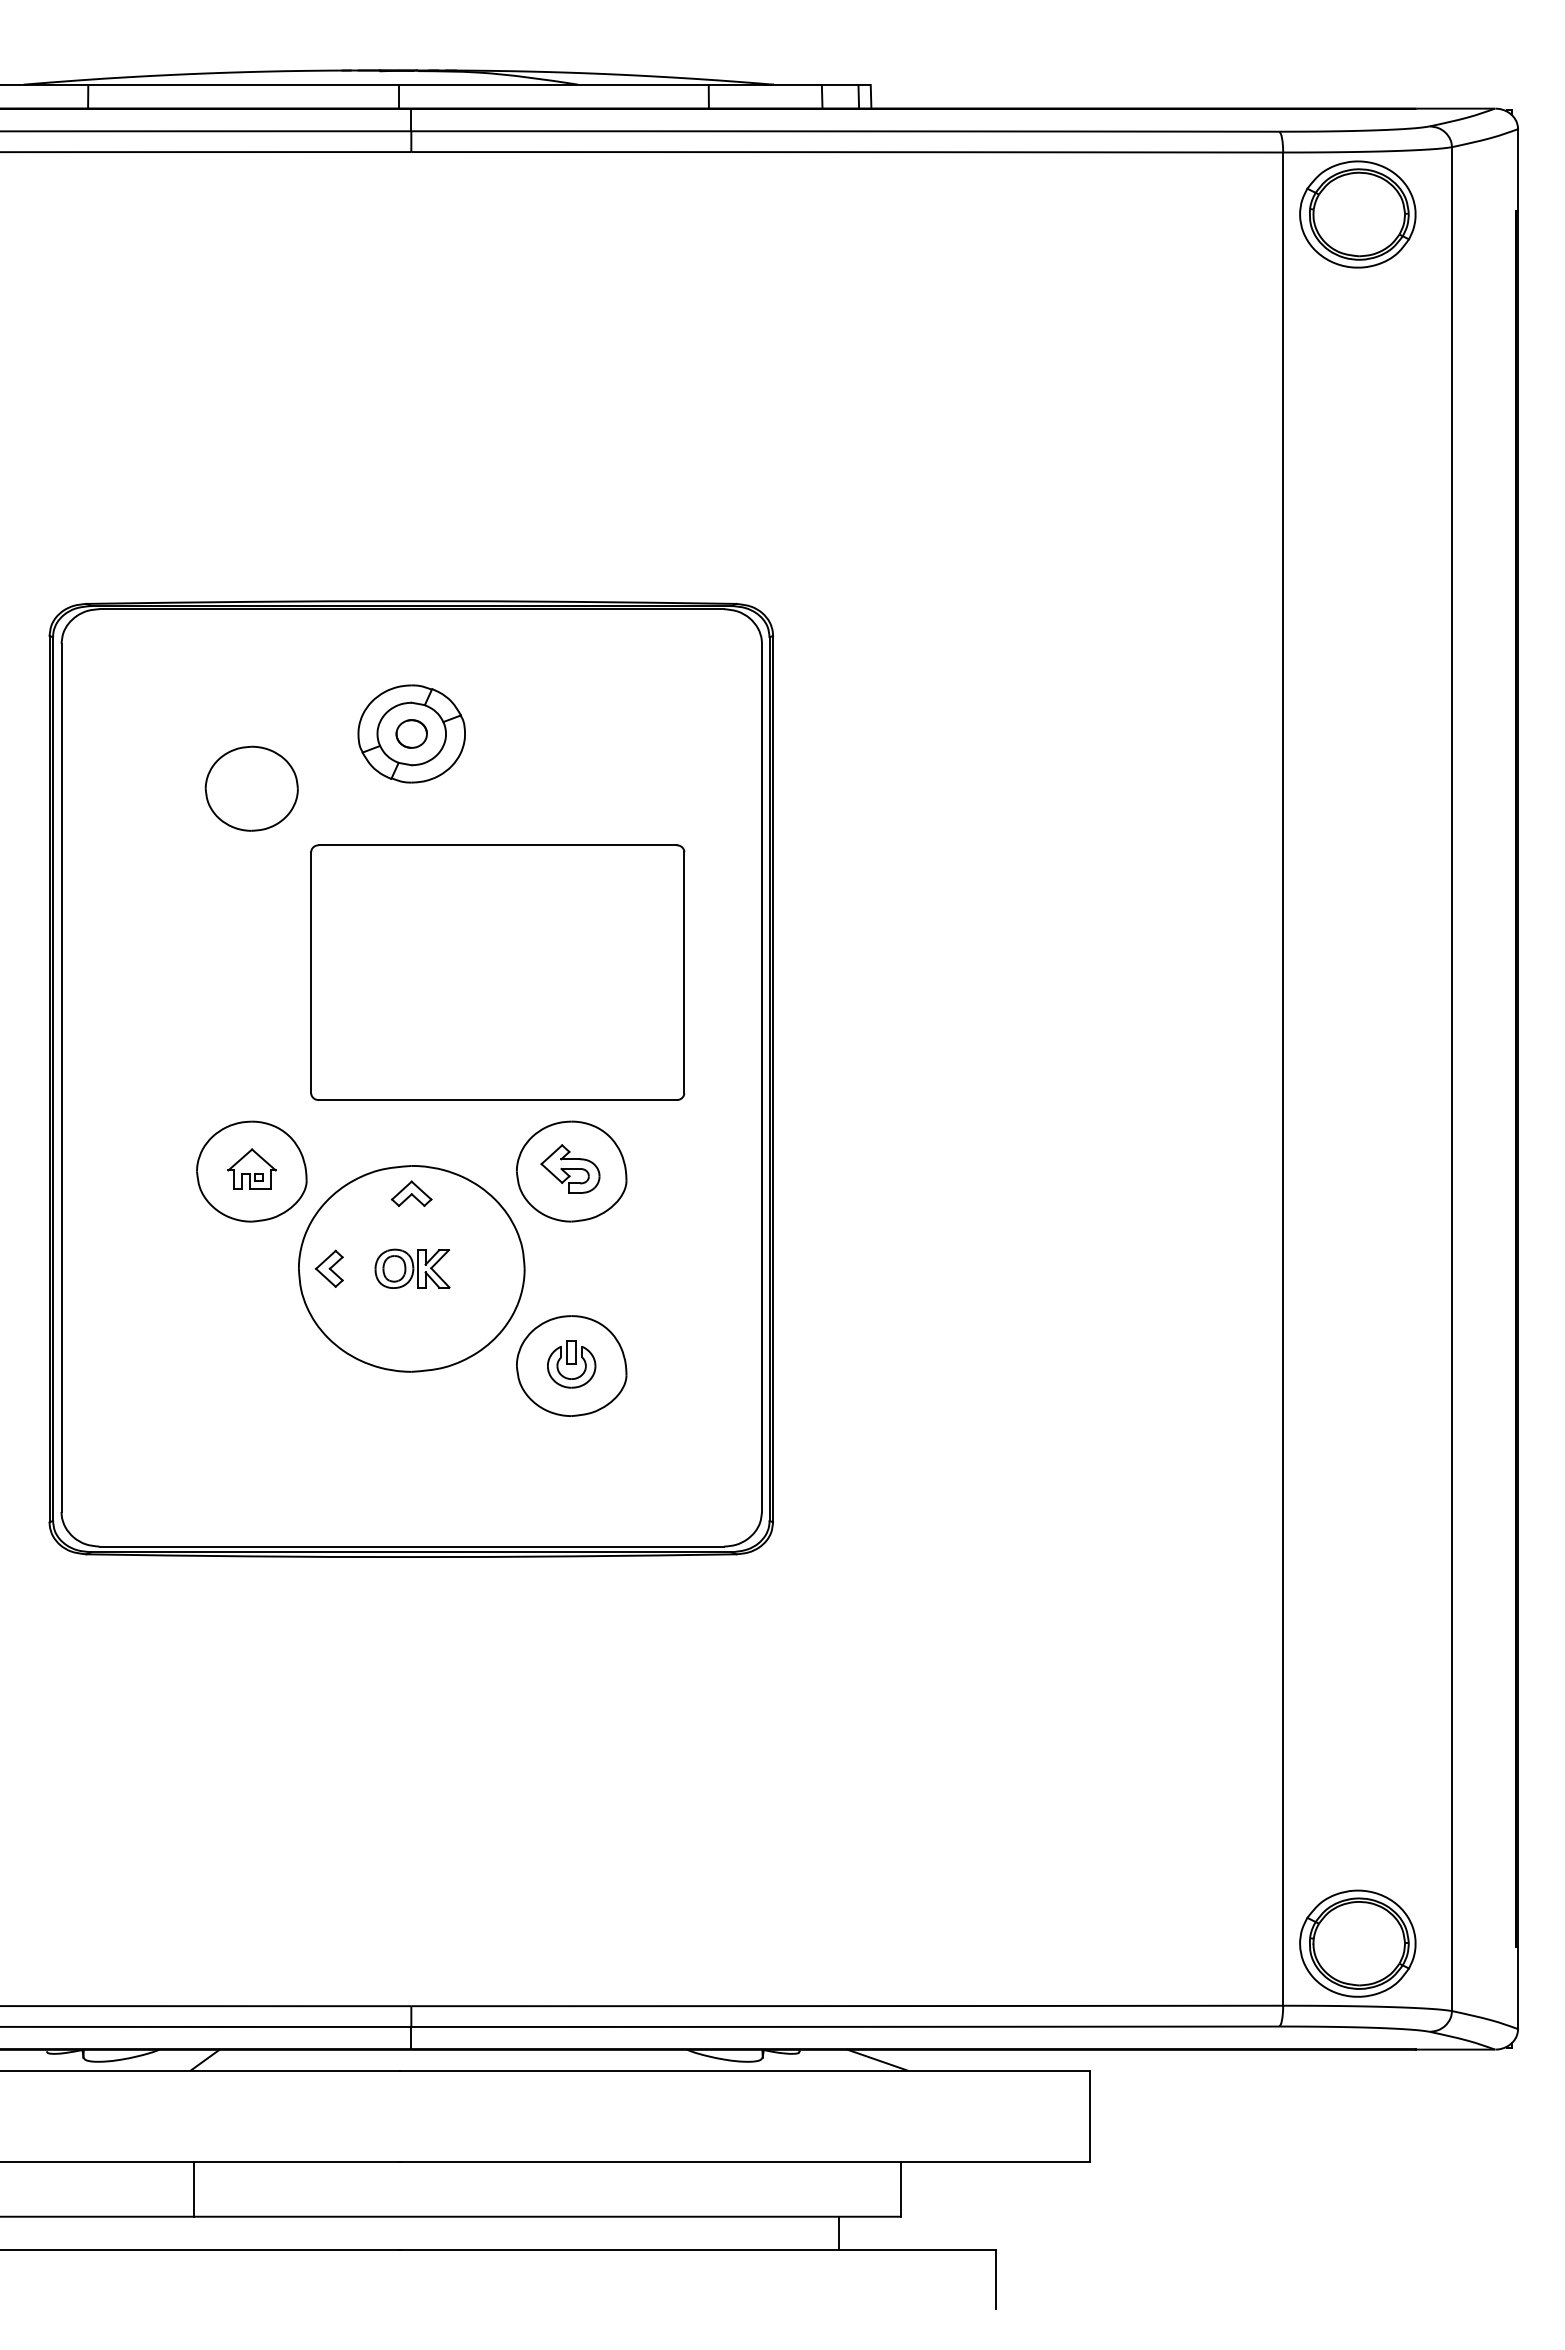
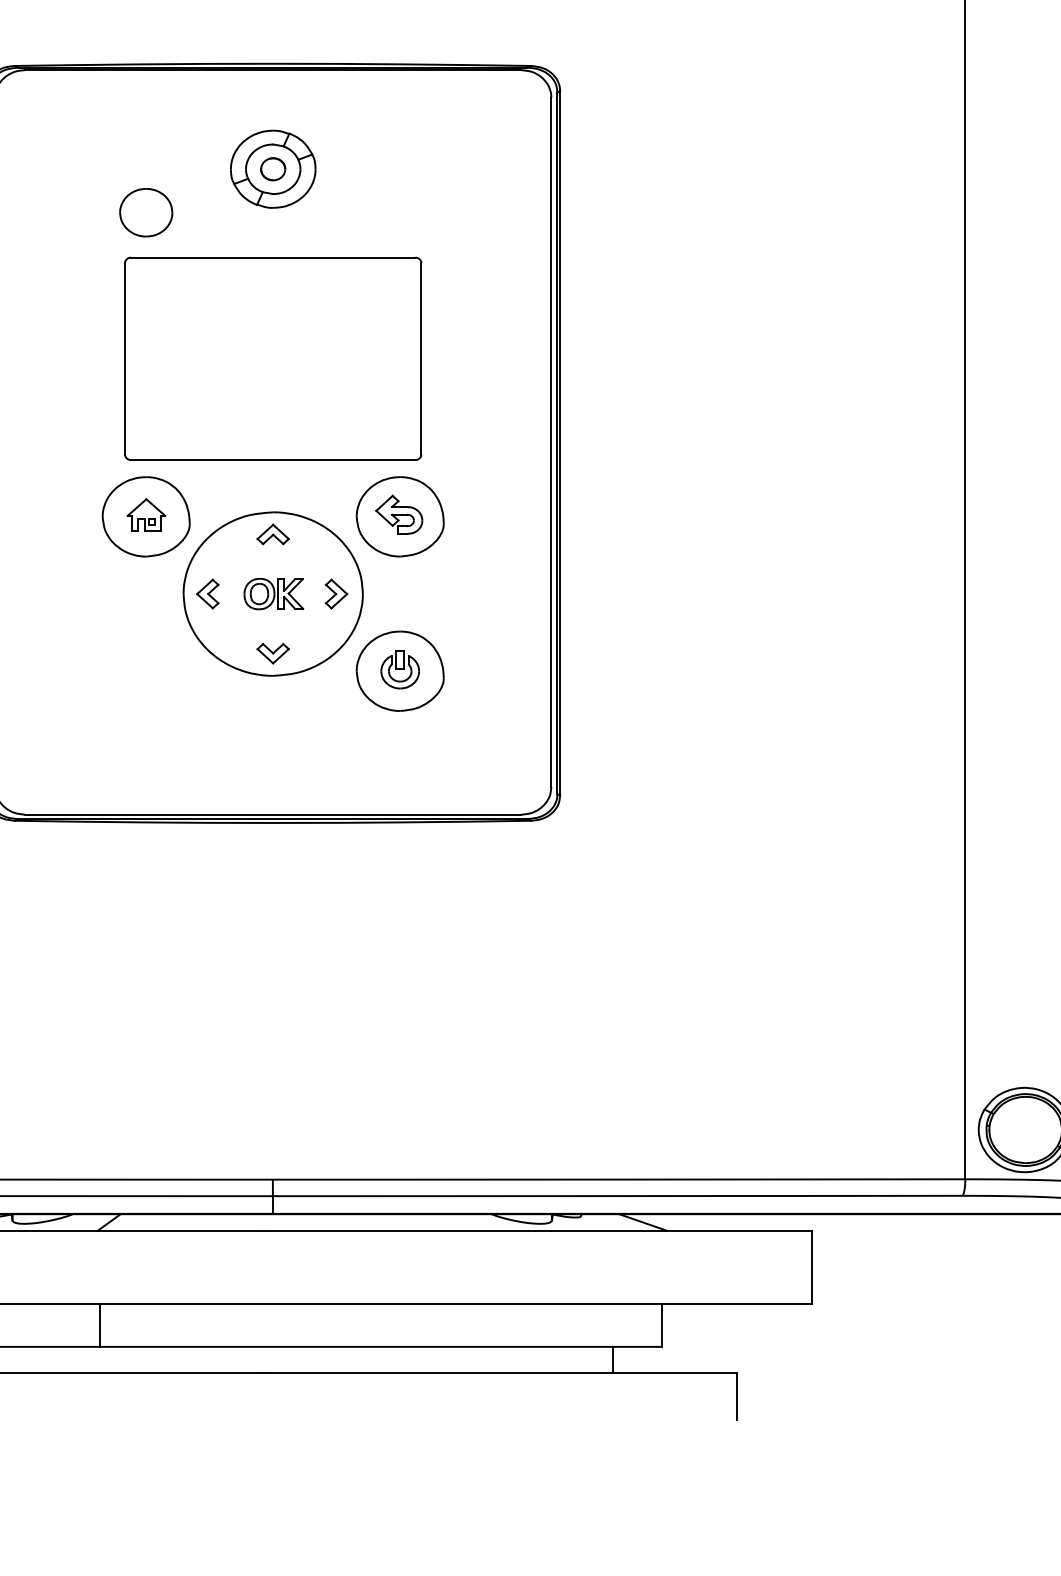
part: (251, 788) -> (145, 212), size x0.71
part: (497, 972) -> (273, 358), moved
part: (491, 1268) -> (336, 593), added
part: (411, 1343) -> (273, 653), added

